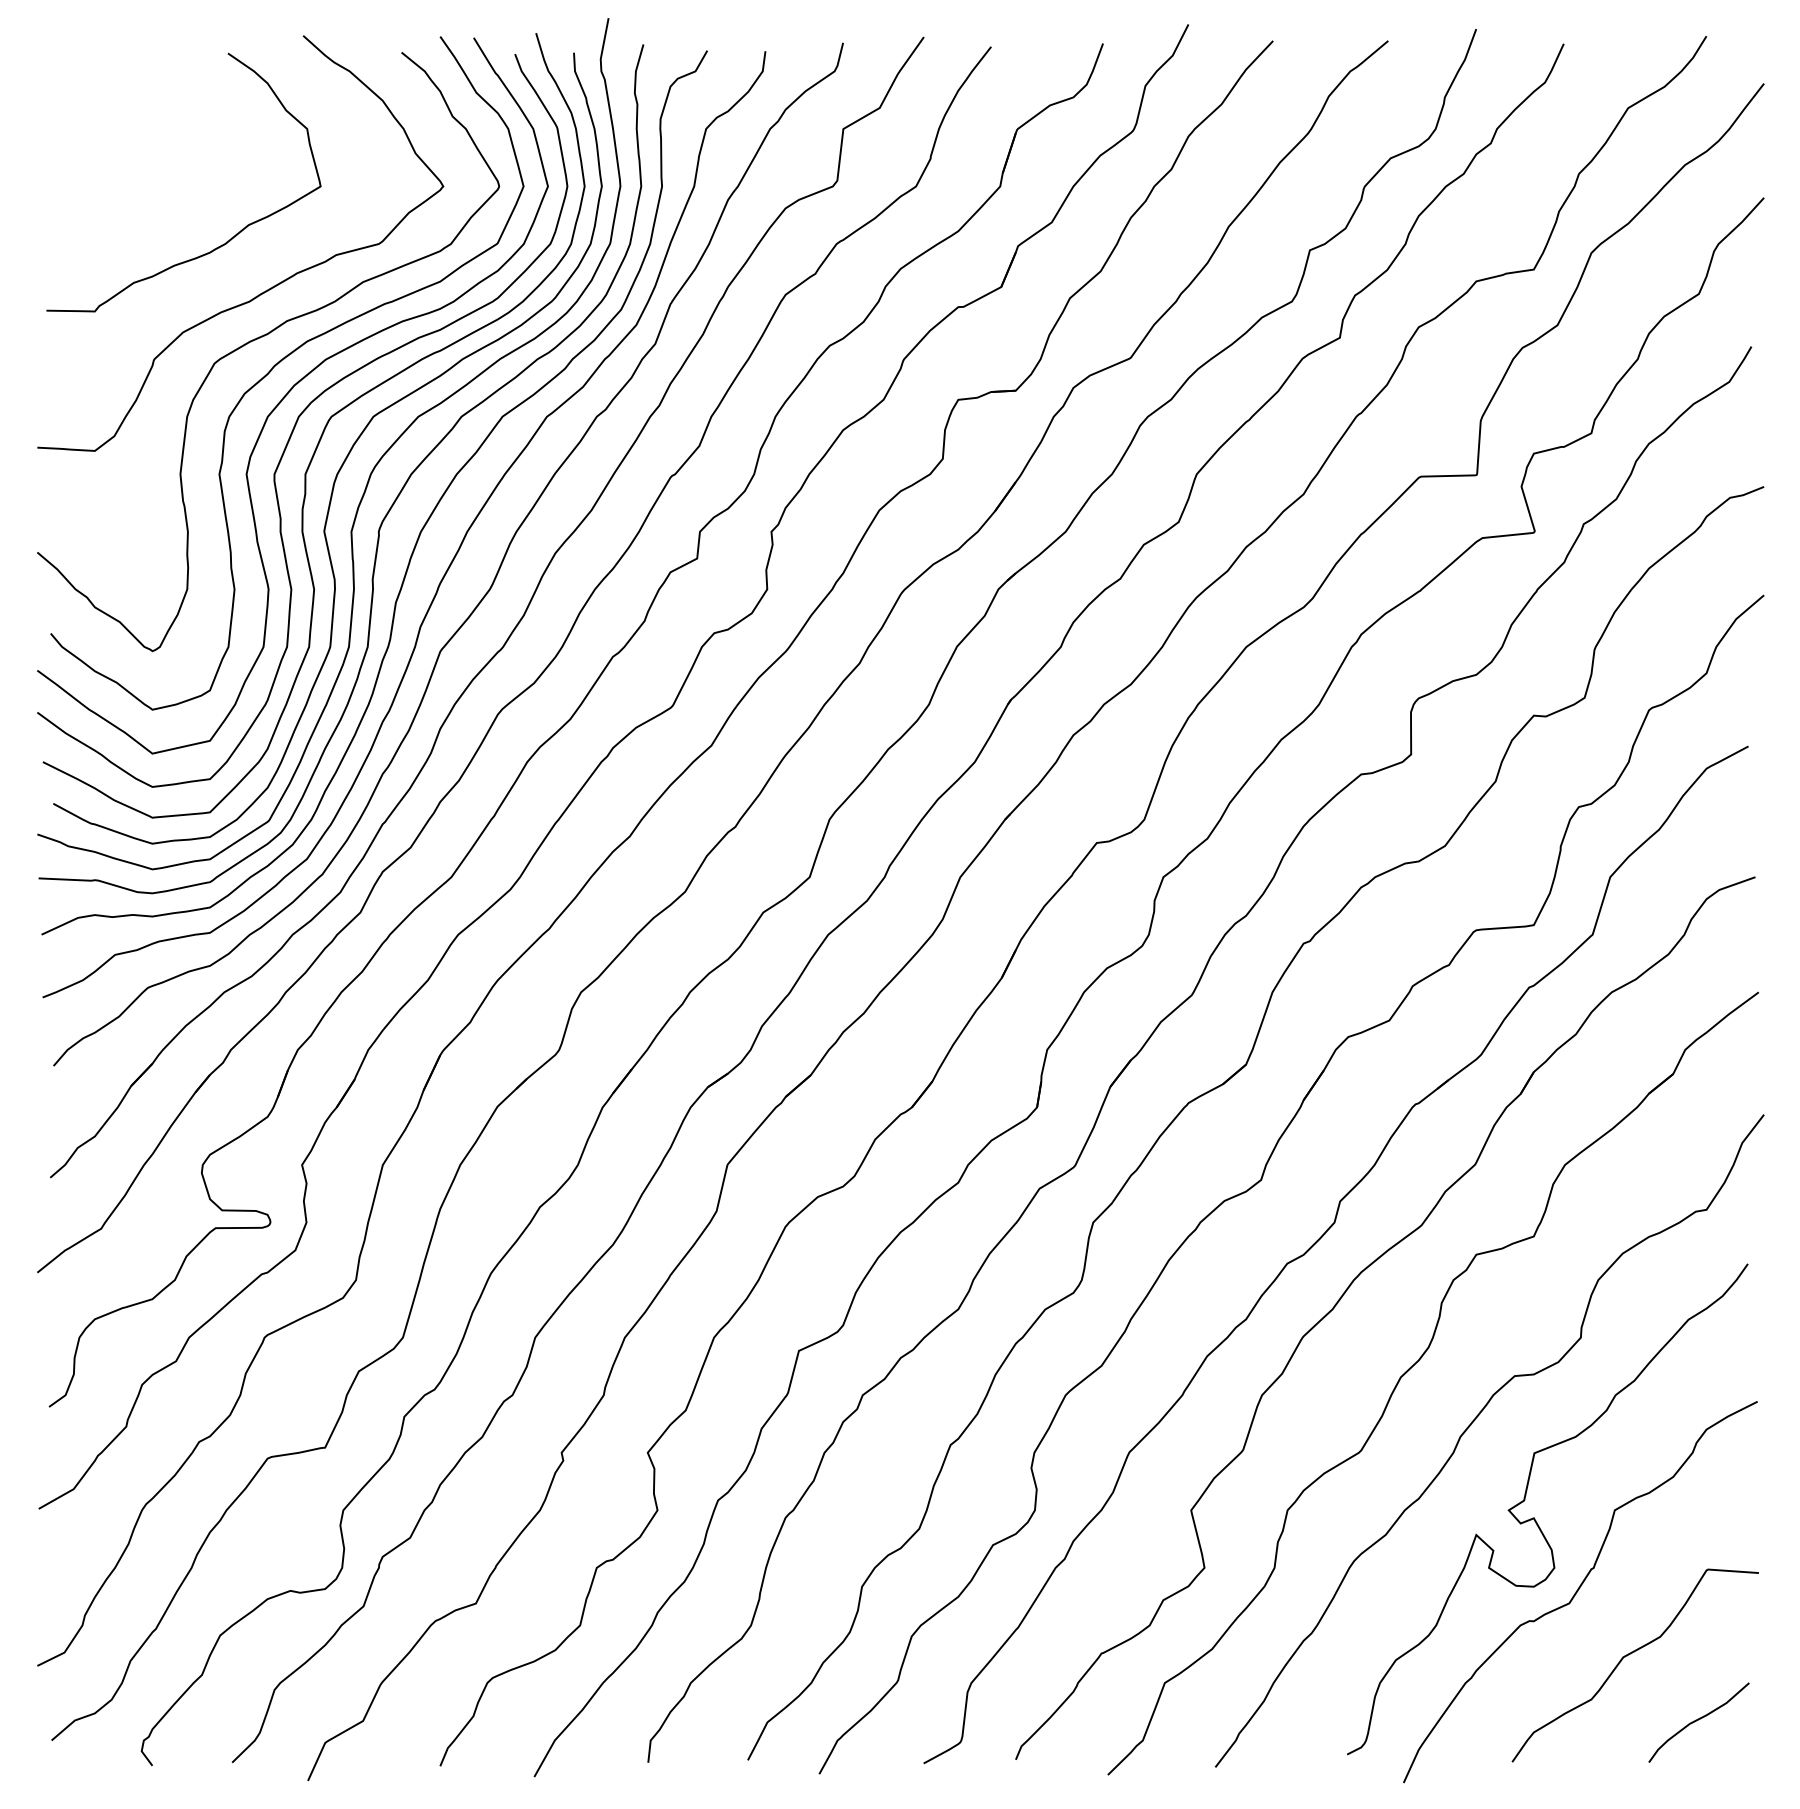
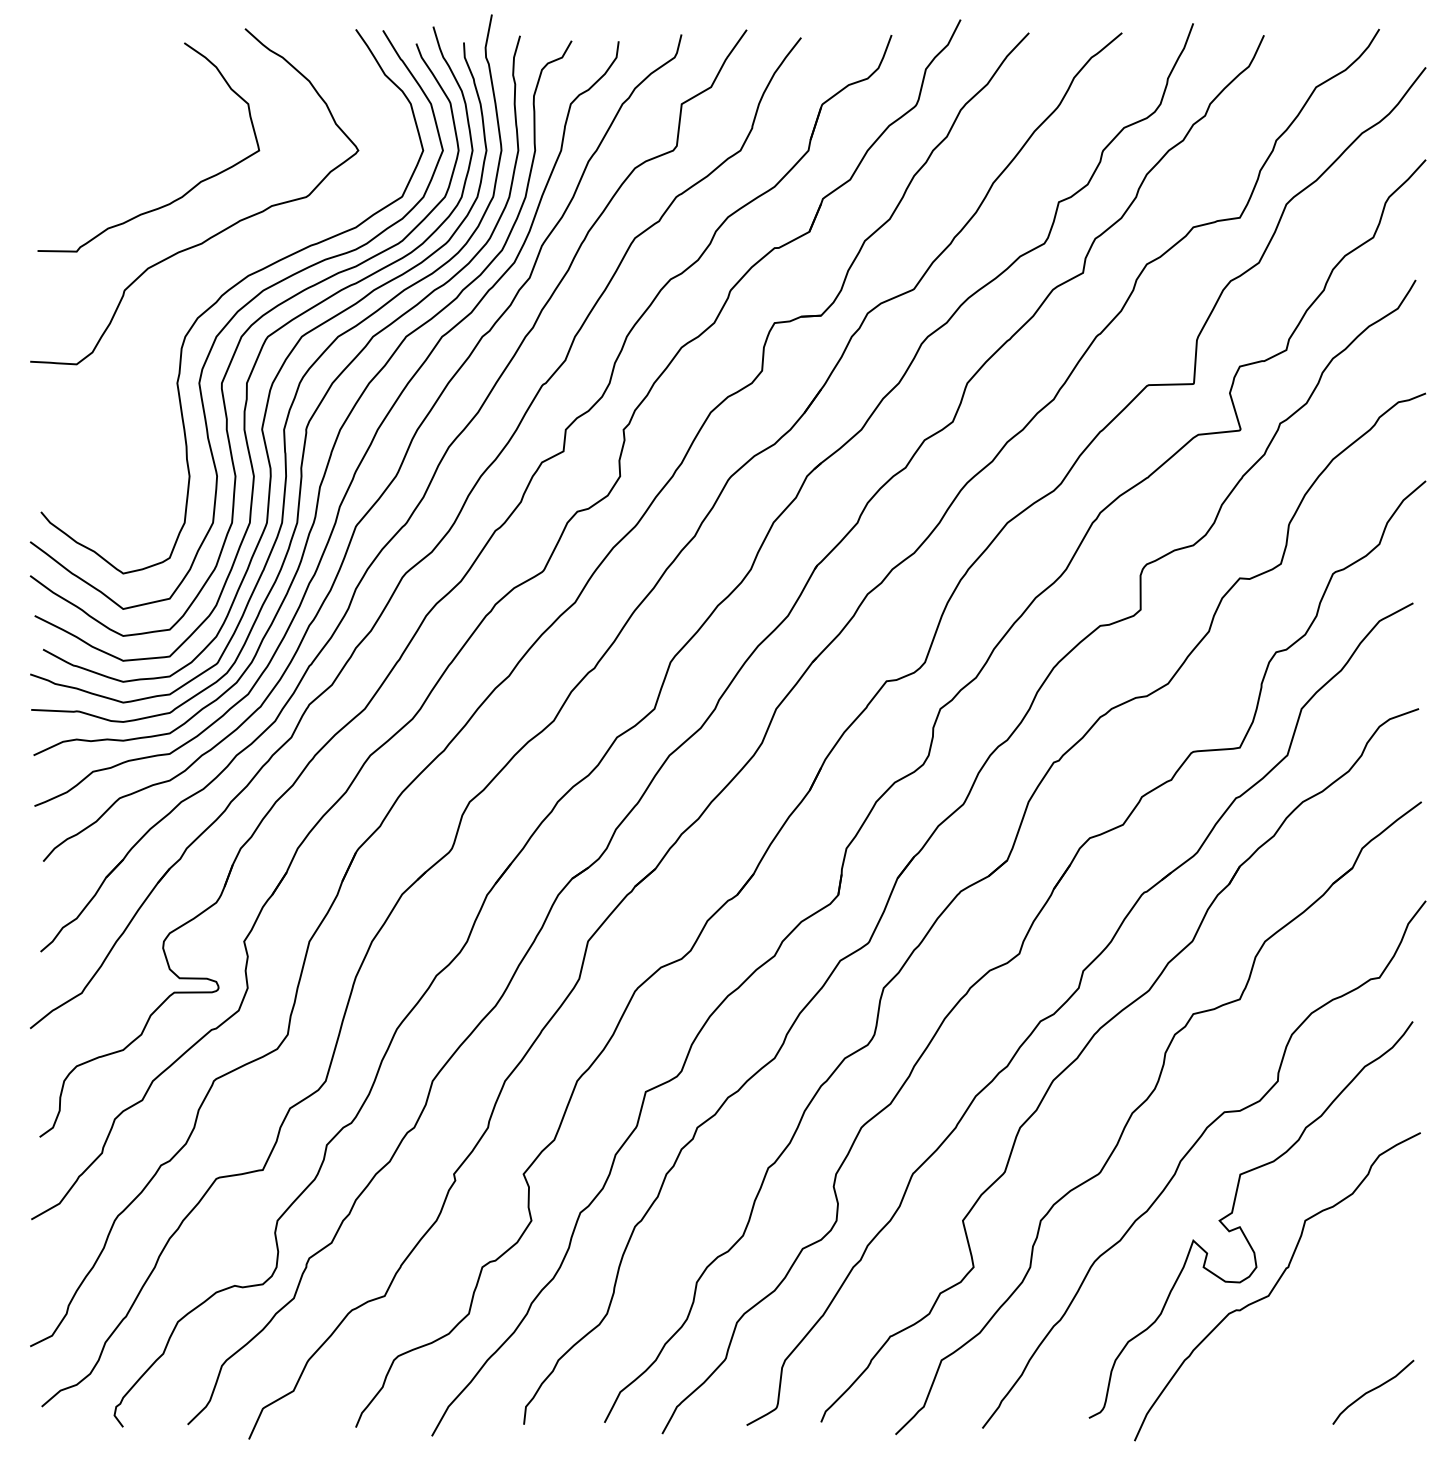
curve: (264, 337) -> (213, 272), removed
curve: (1631, 1654) -> (1318, 1337), removed

